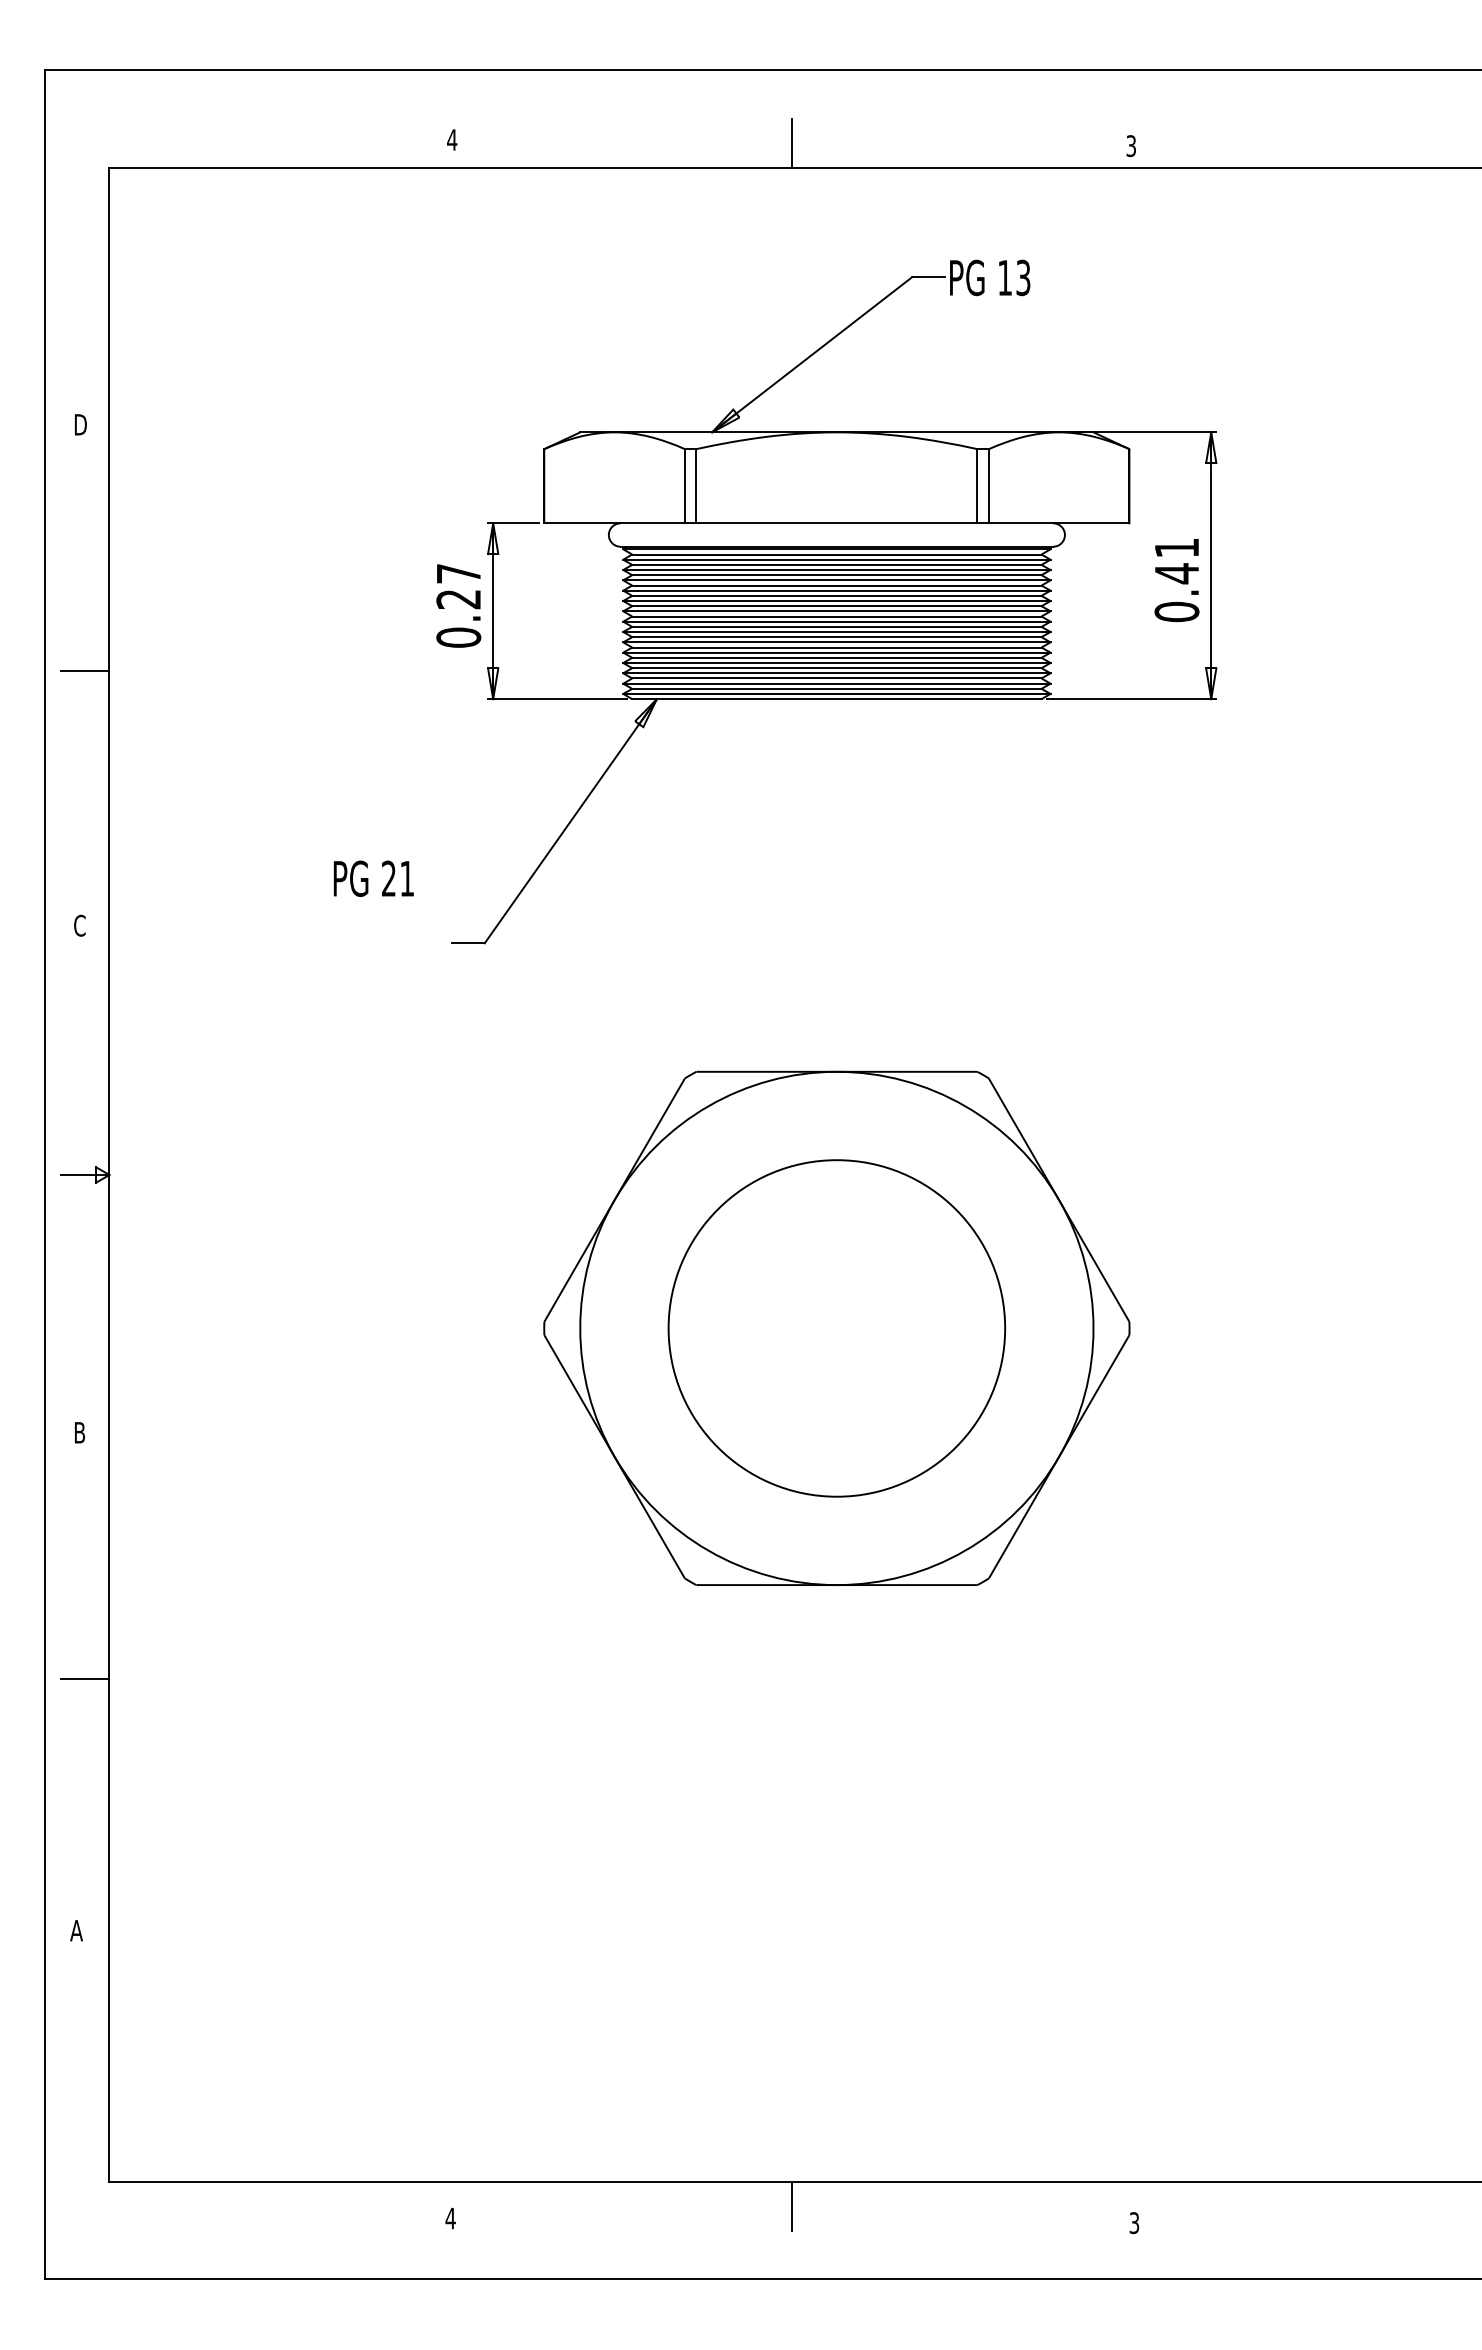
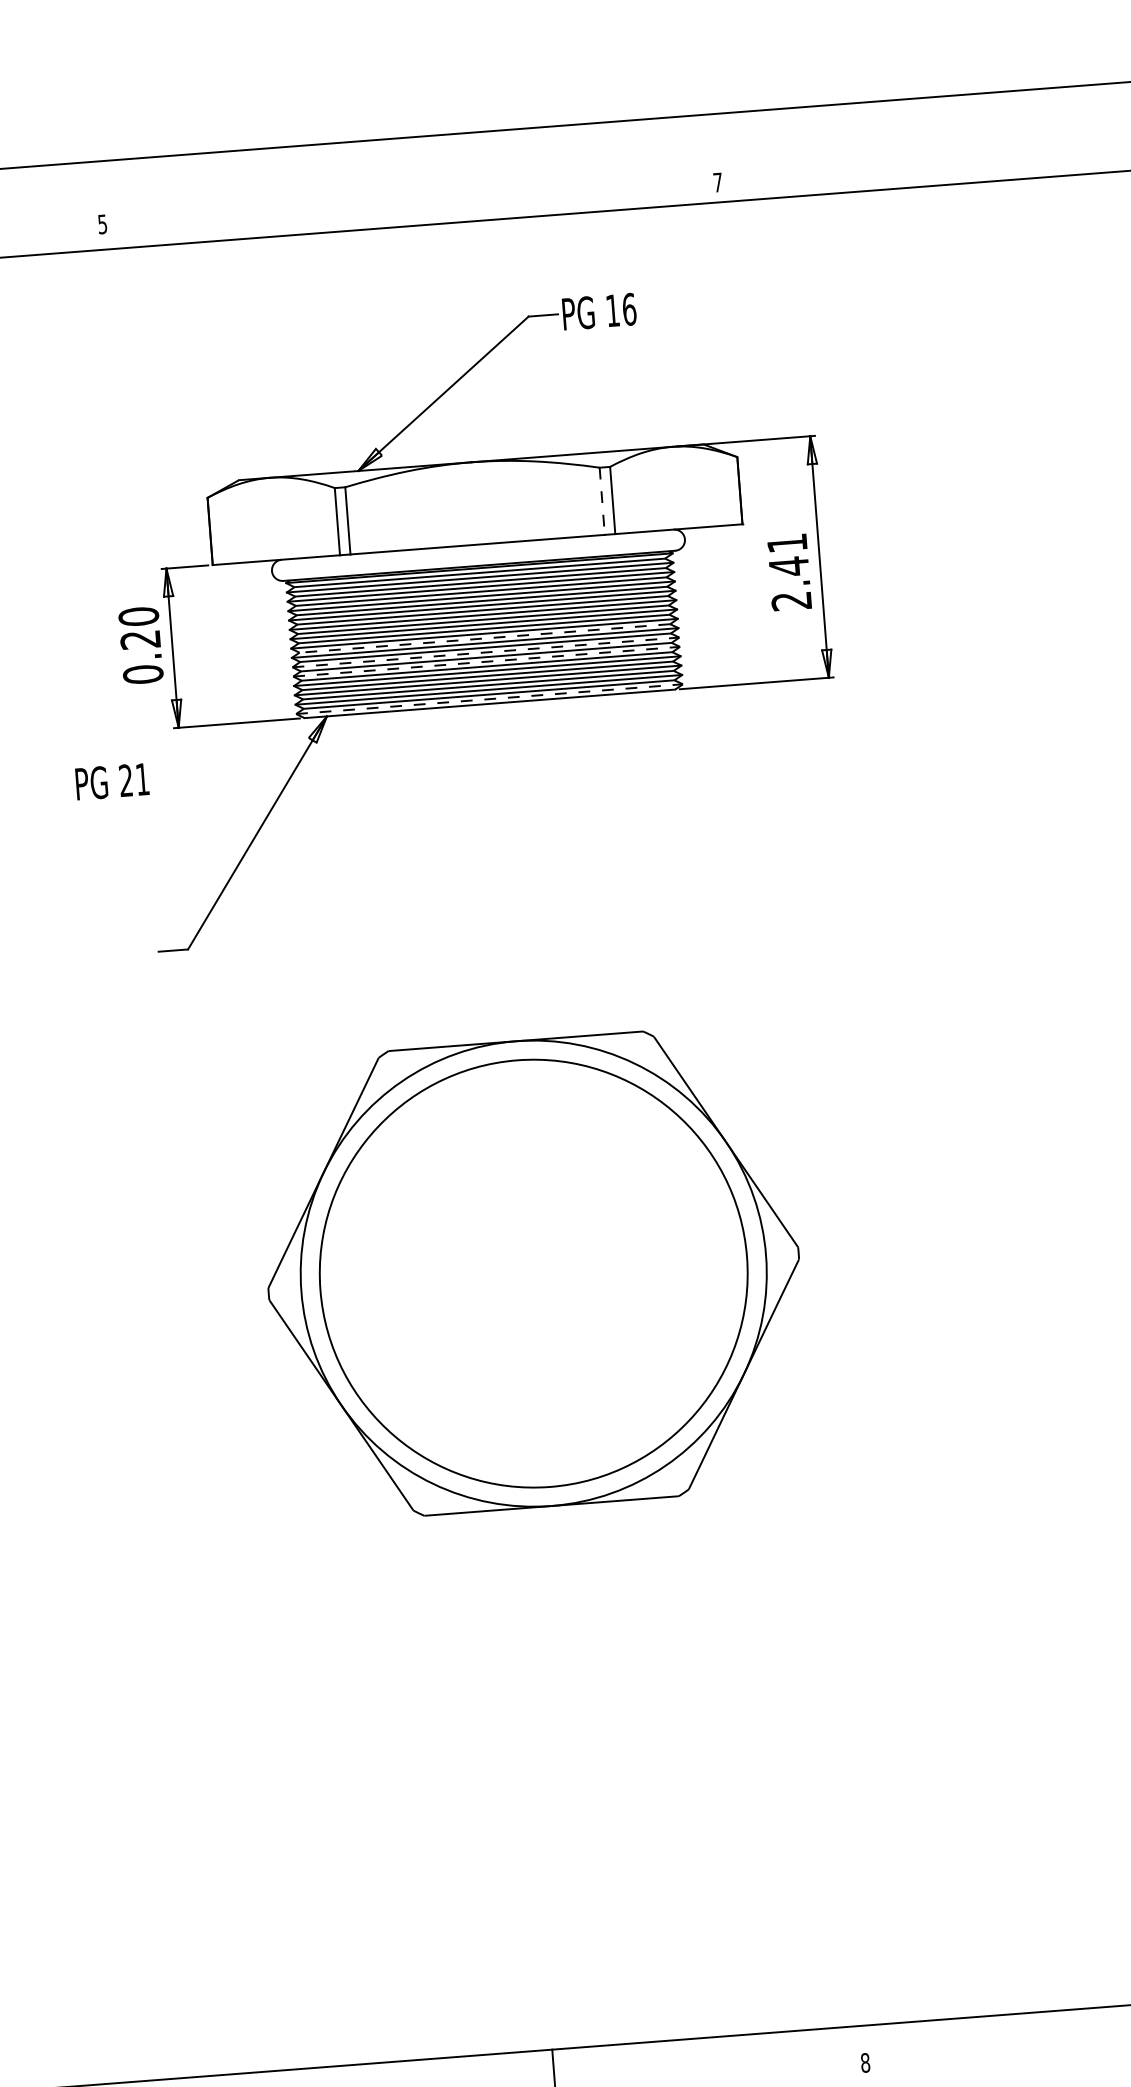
text: (452, 139) -> (102, 223), 4 -> 5
line: (791, 143) -> (410, 203), removed
text: (1130, 146) -> (717, 183), 3 -> 7
text: (1023, 277) -> (629, 309), 13 -> 16
line: (977, 486) -> (602, 501), solid -> dashed
text: (458, 573) -> (138, 616), 0.27 -> 0.20
text: (1176, 611) -> (791, 600), 0.41 -> 2.41
line: (836, 626) -> (484, 638), solid -> dashed
line: (836, 642) -> (485, 652), solid -> dashed
line: (836, 652) -> (486, 661), solid -> dashed
line: (836, 693) -> (489, 698), solid -> dashed
text: (373, 878) -> (112, 781), moved
circle: (836, 1328) -> (533, 1273), size x1.4
text: (1134, 2222) -> (865, 2062), 3 -> 8

